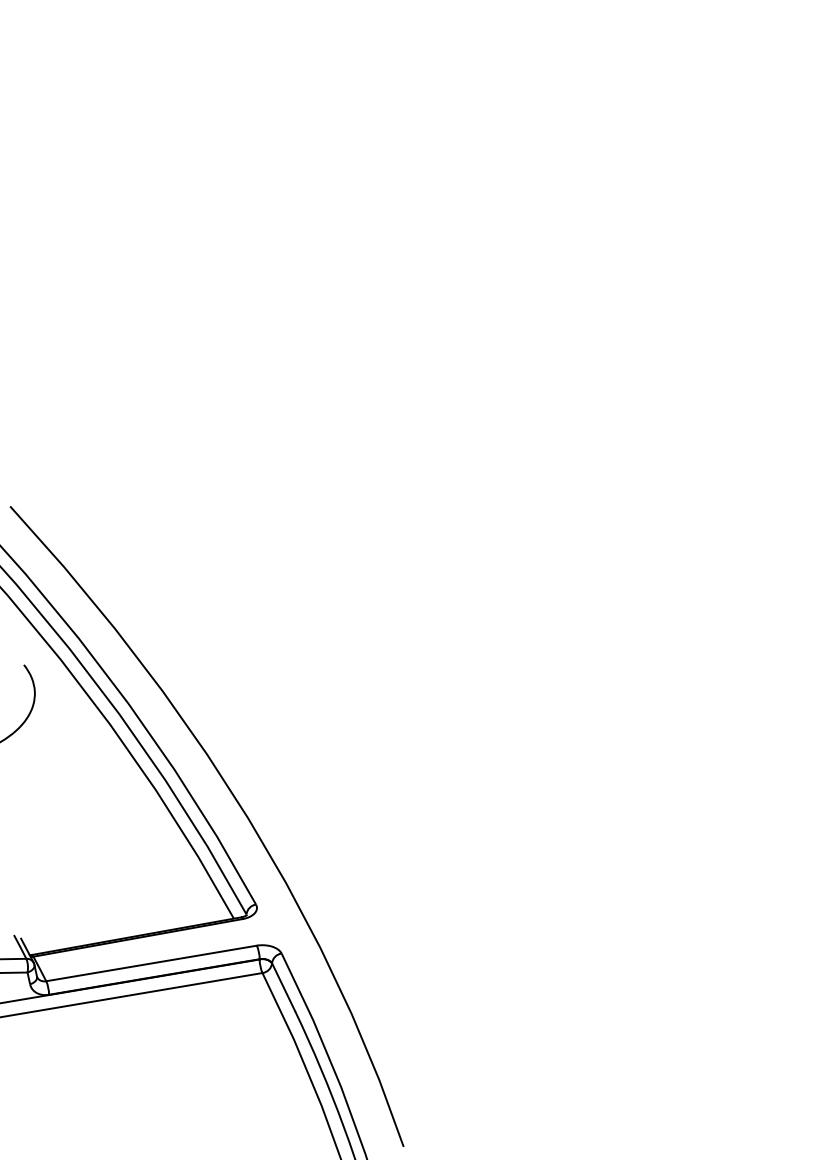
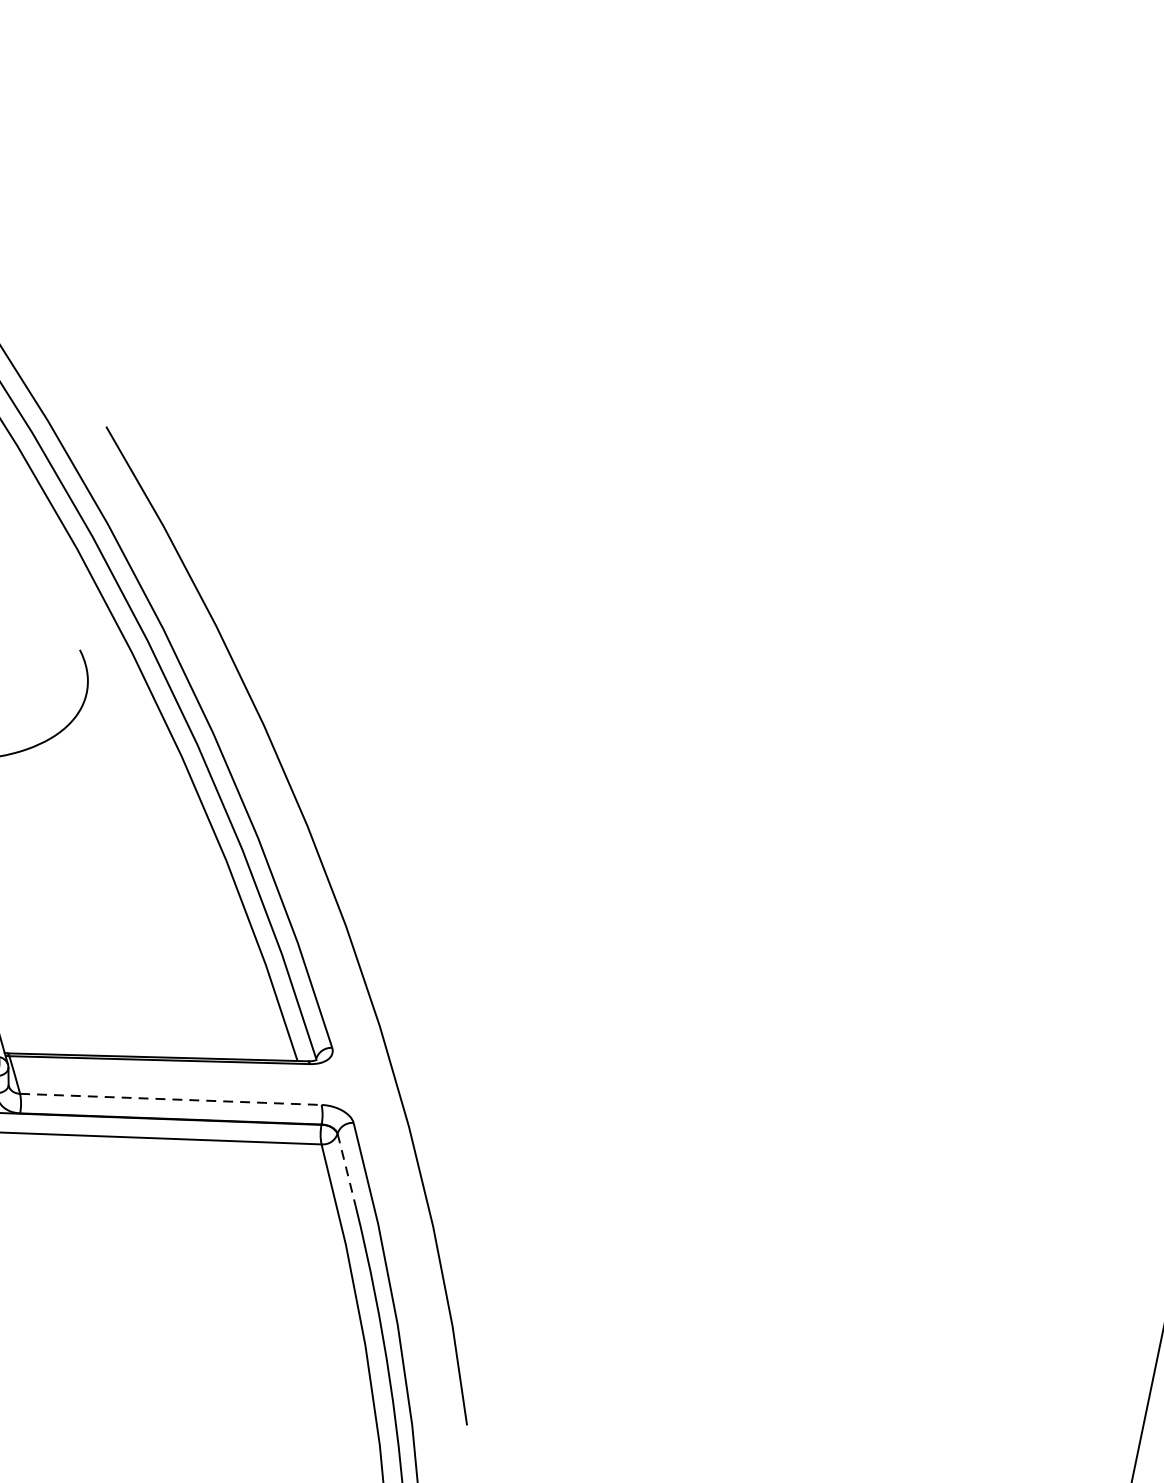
line: (151, 963) -> (170, 1099), solid -> dashed
line: (283, 987) -> (346, 1170), solid -> dashed

